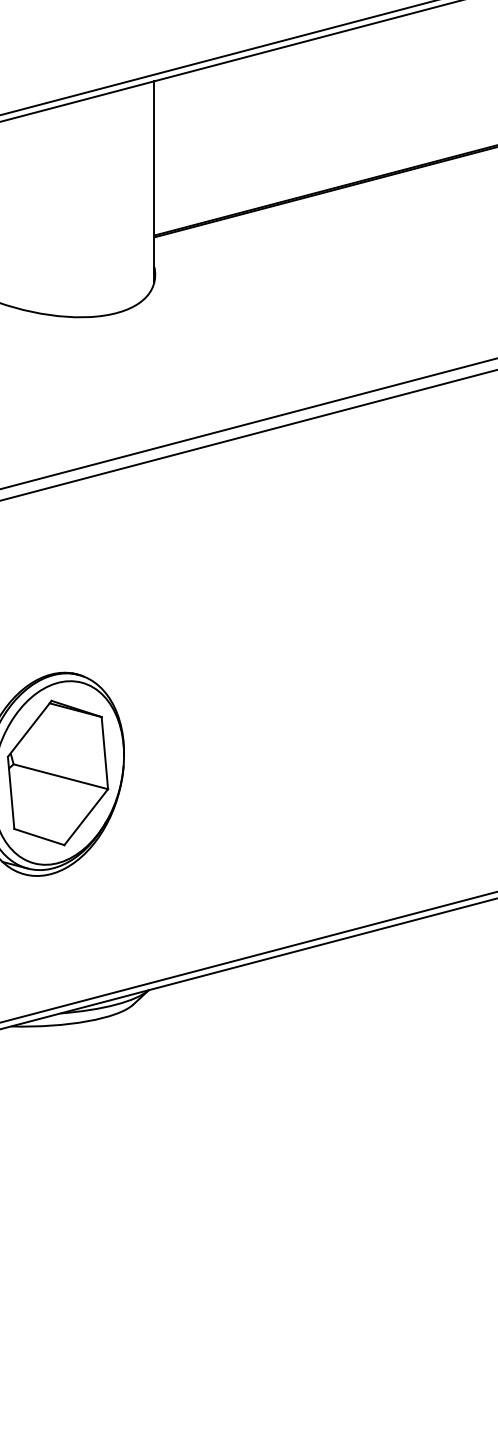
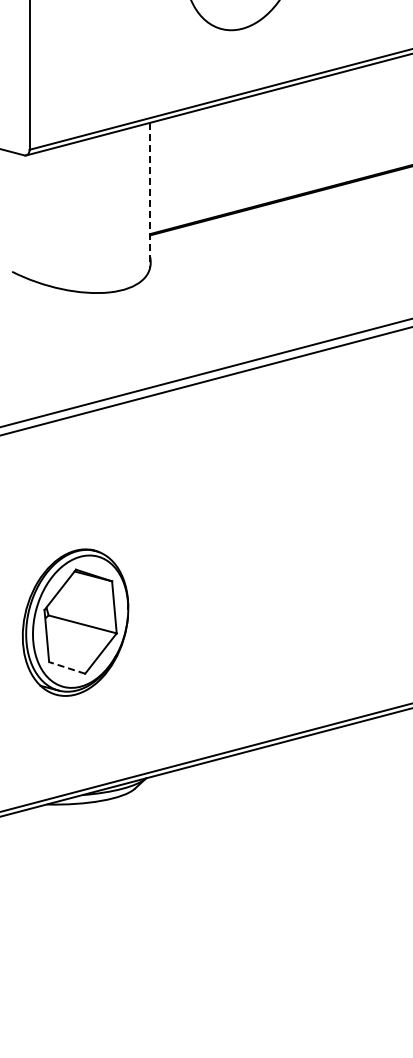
line: (154, 182) -> (150, 195), solid -> dashed
line: (39, 836) -> (67, 667), solid -> dashed

